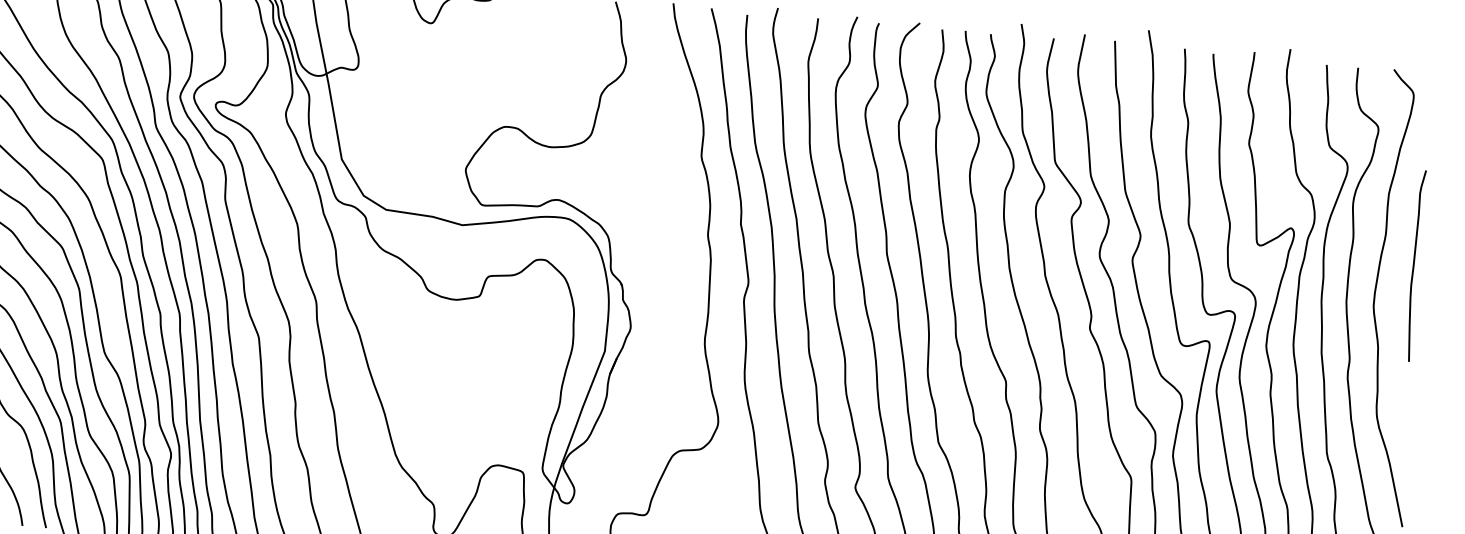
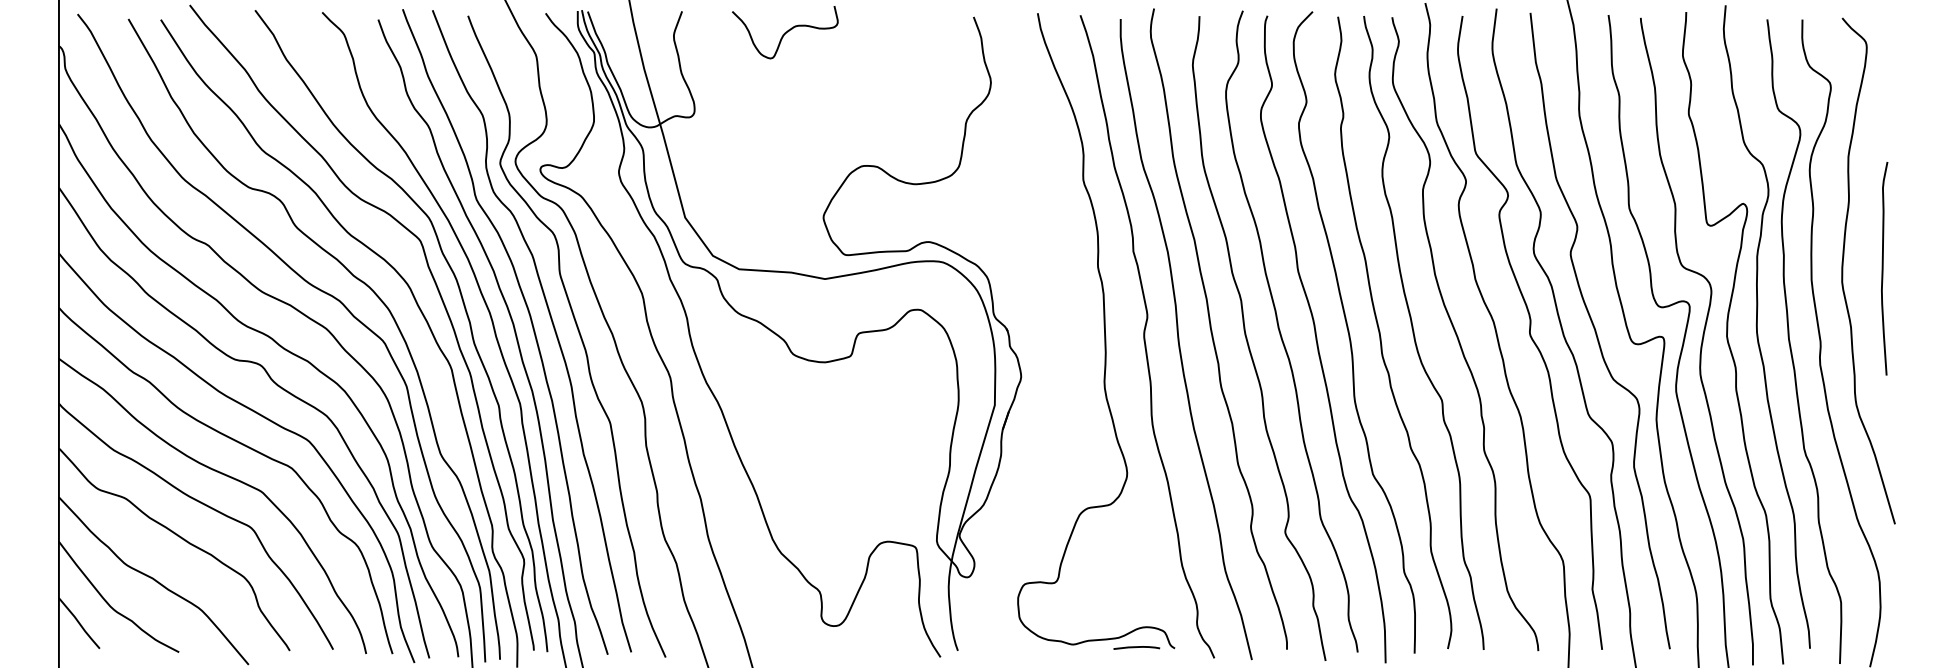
curve: (1414, 265) -> (1883, 268), moved

